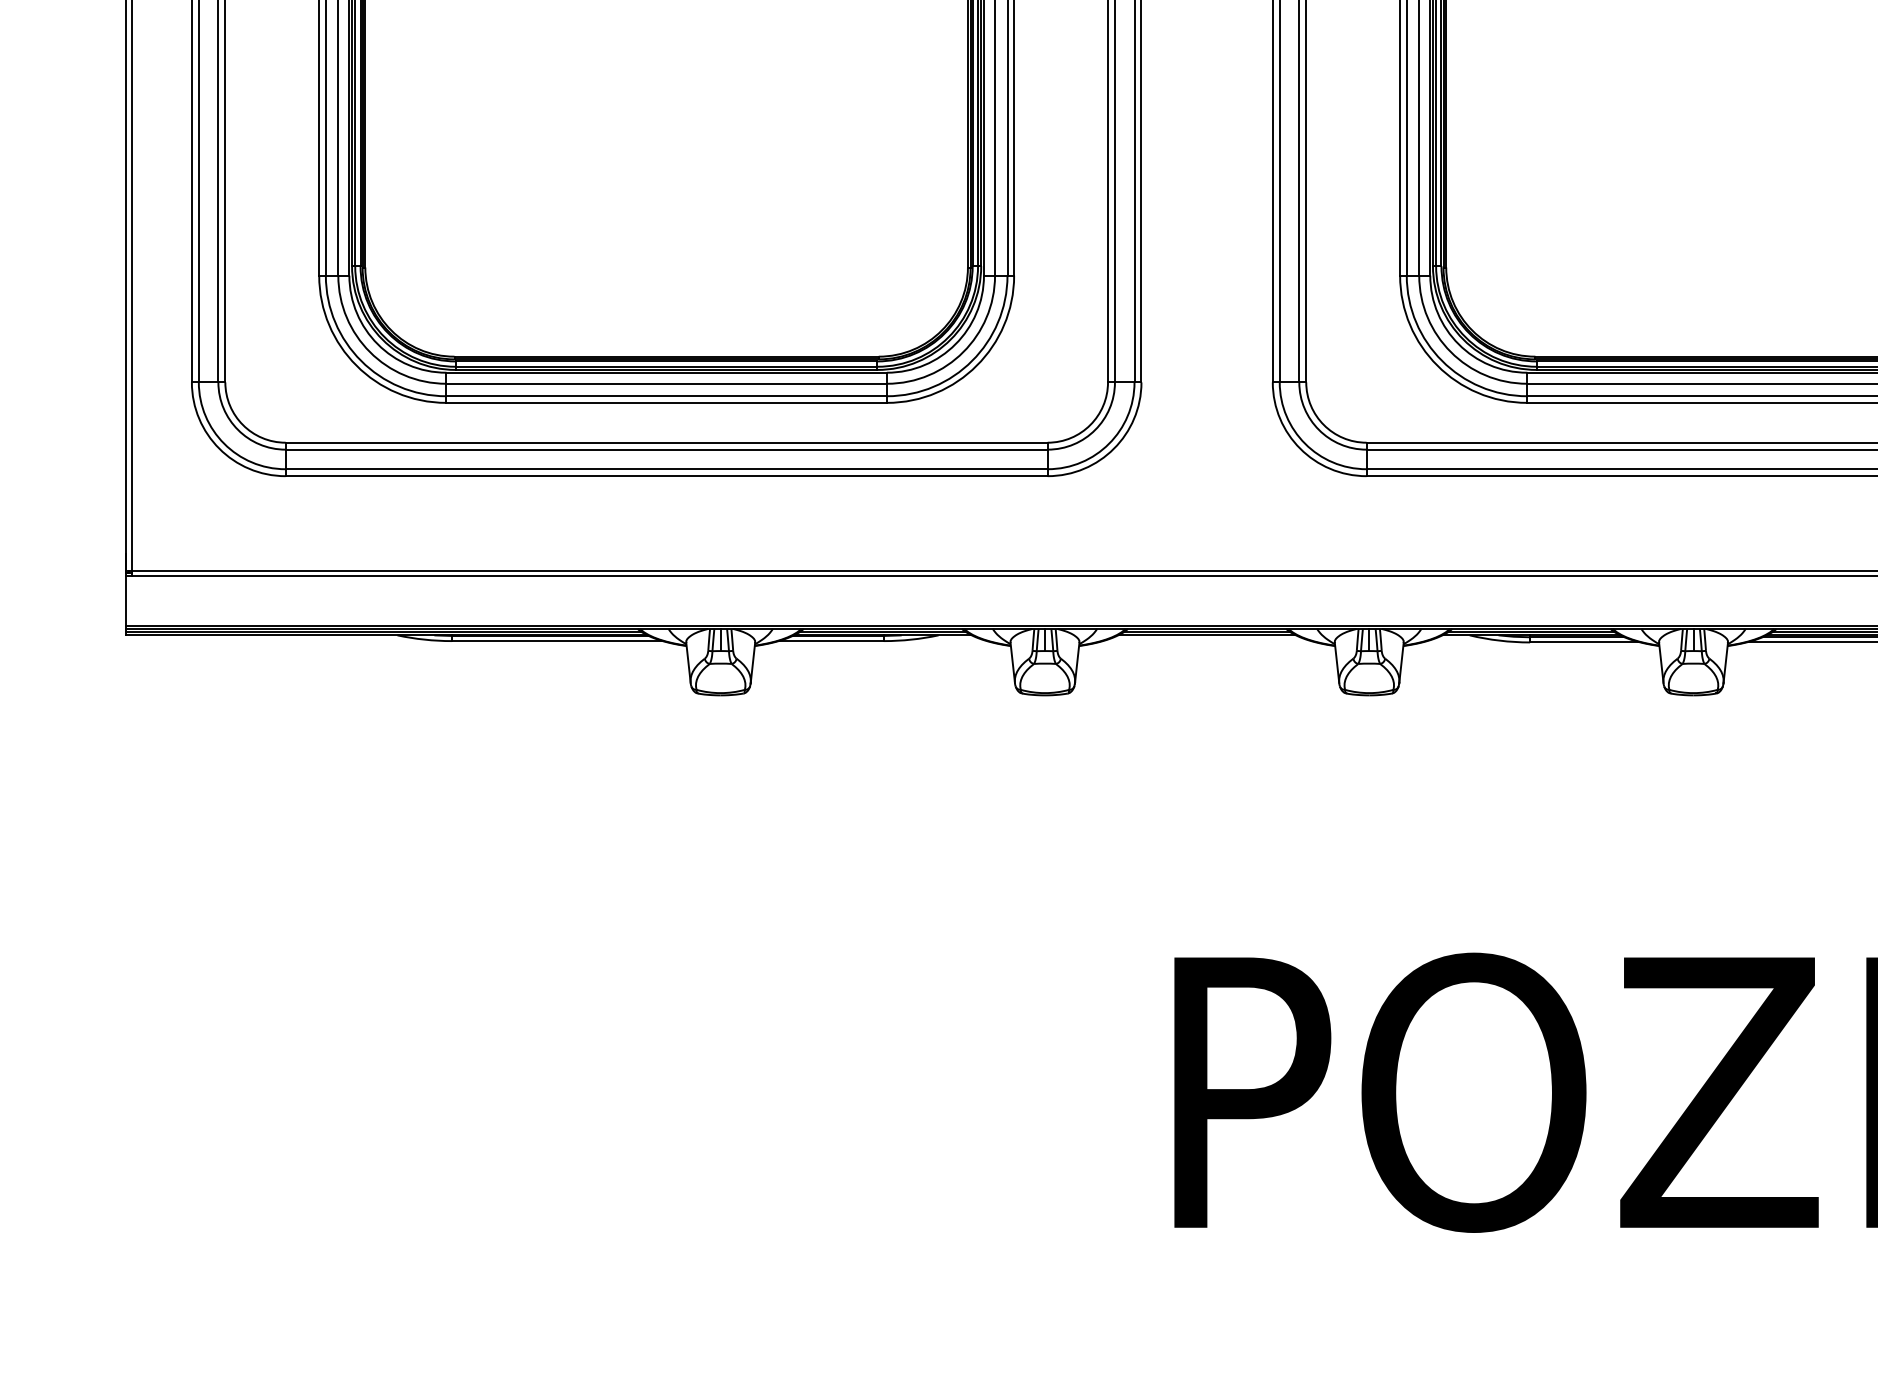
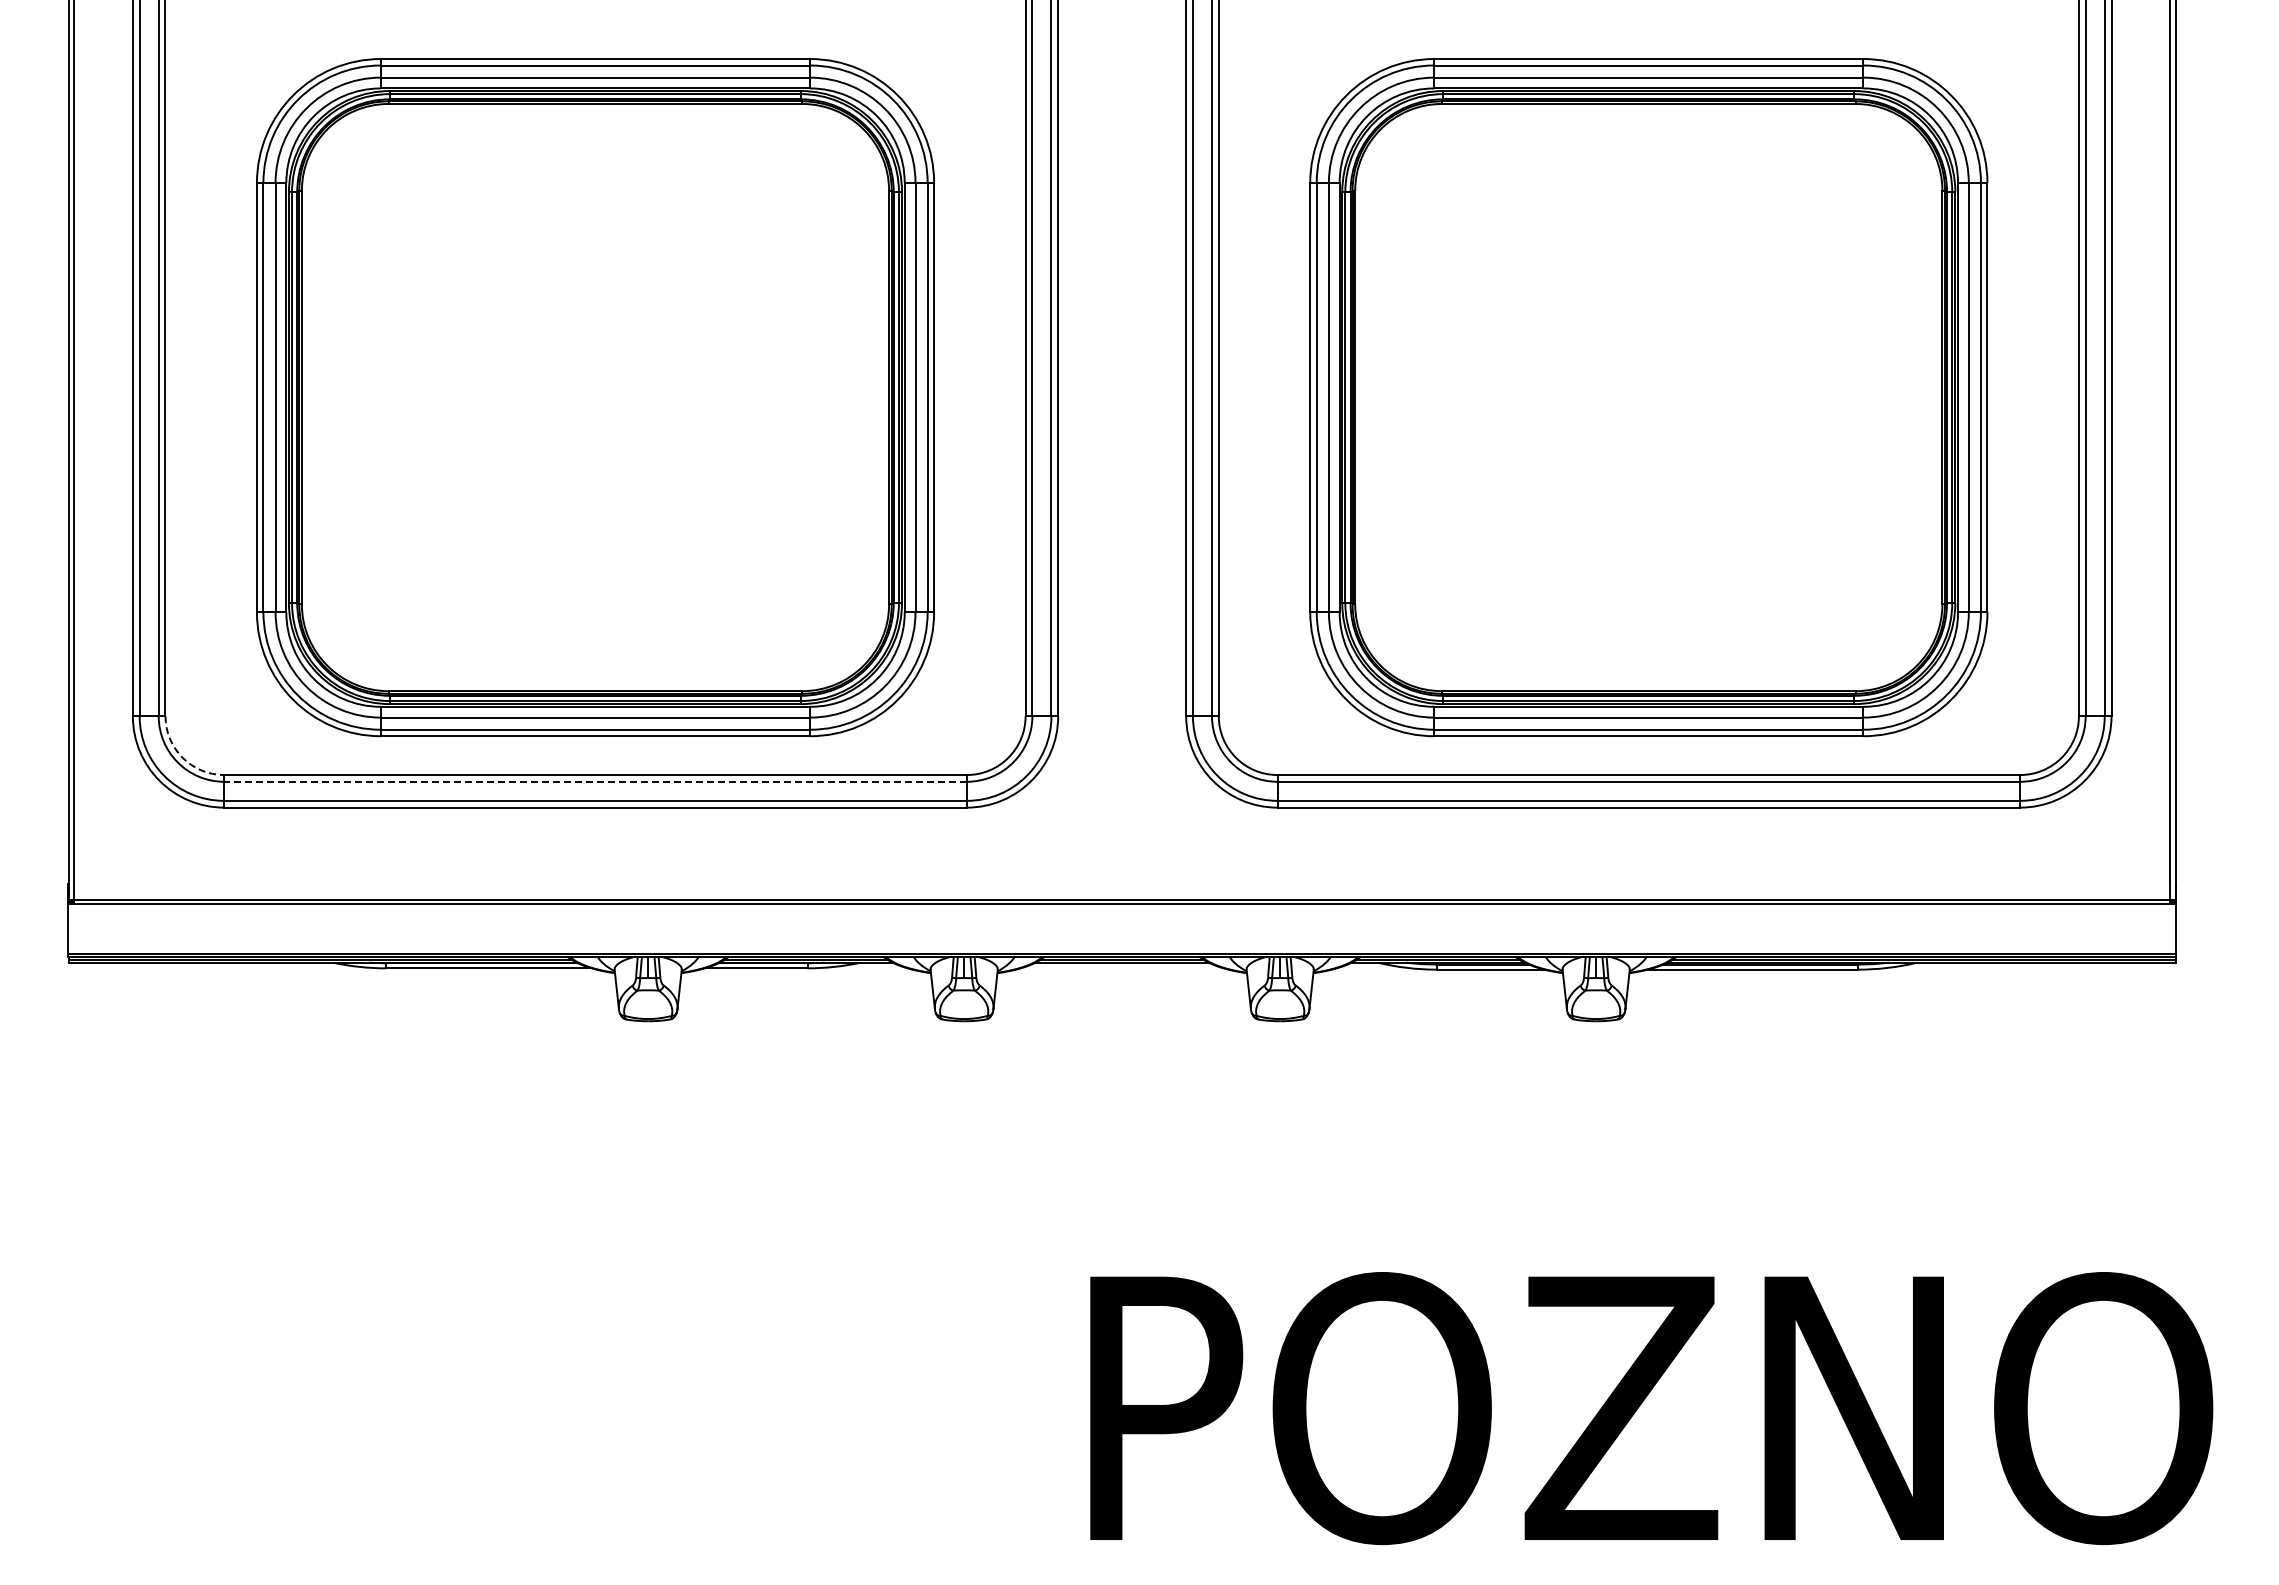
arc: (242, 424) -> (182, 757), solid -> dashed
line: (666, 449) -> (595, 781), solid -> dashed

